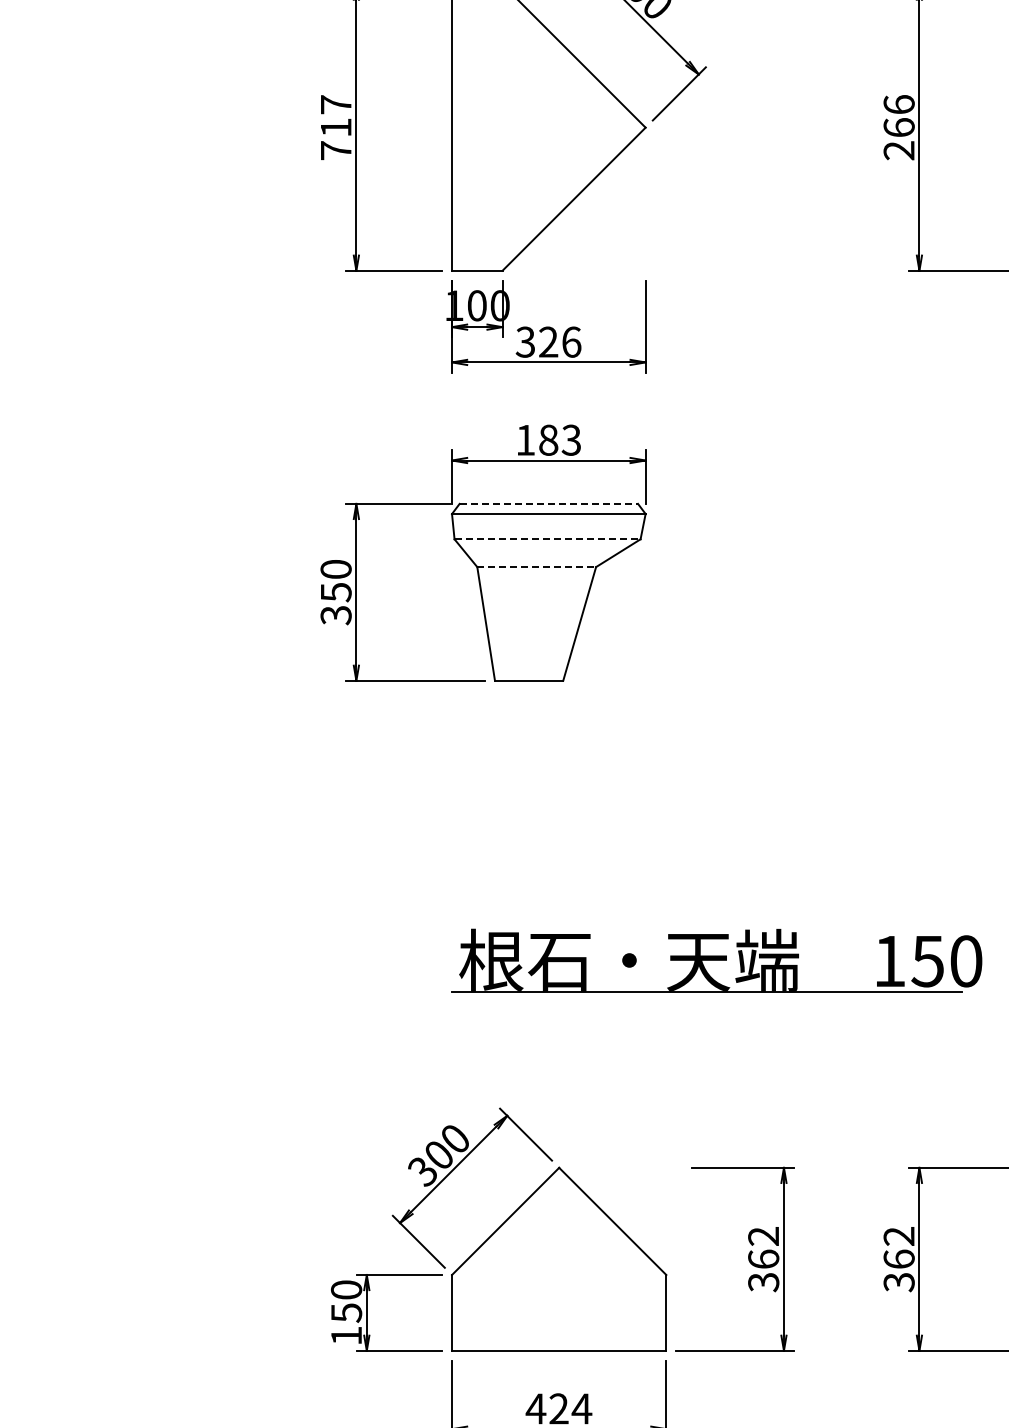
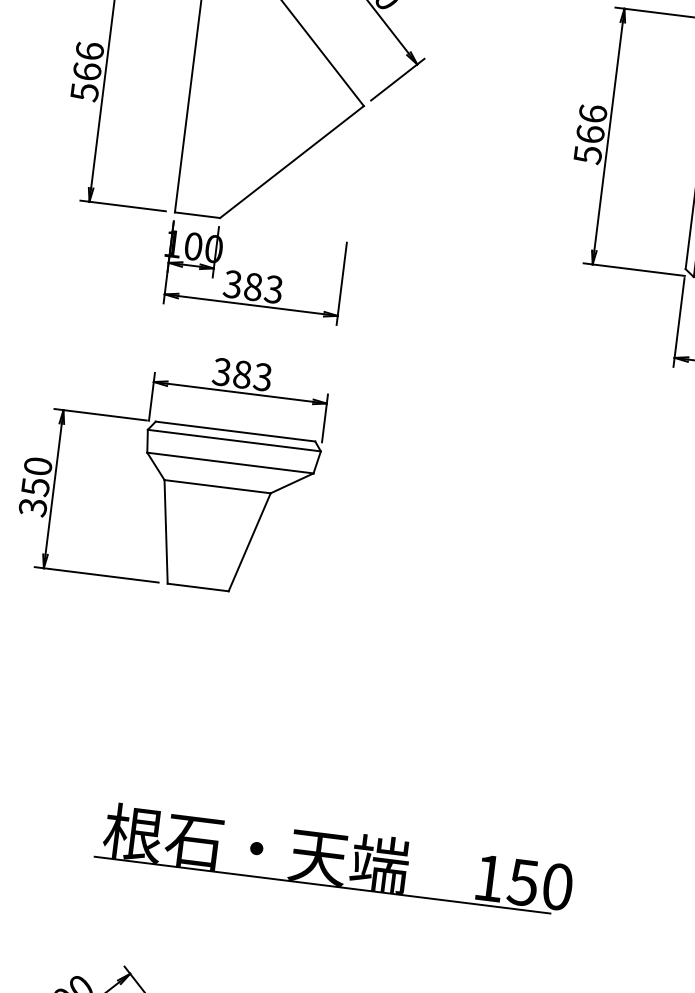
text: (335, 127) -> (86, 71), 717 -> 566
text: (898, 150) -> (587, 154), 266 -> 566
text: (560, 341) -> (263, 287), 326 -> 383
text: (524, 439) -> (220, 371), 183 -> 383
line: (549, 503) -> (236, 431), dashed -> solid
line: (548, 539) -> (231, 463), dashed -> solid
line: (537, 567) -> (218, 487), dashed -> solid

